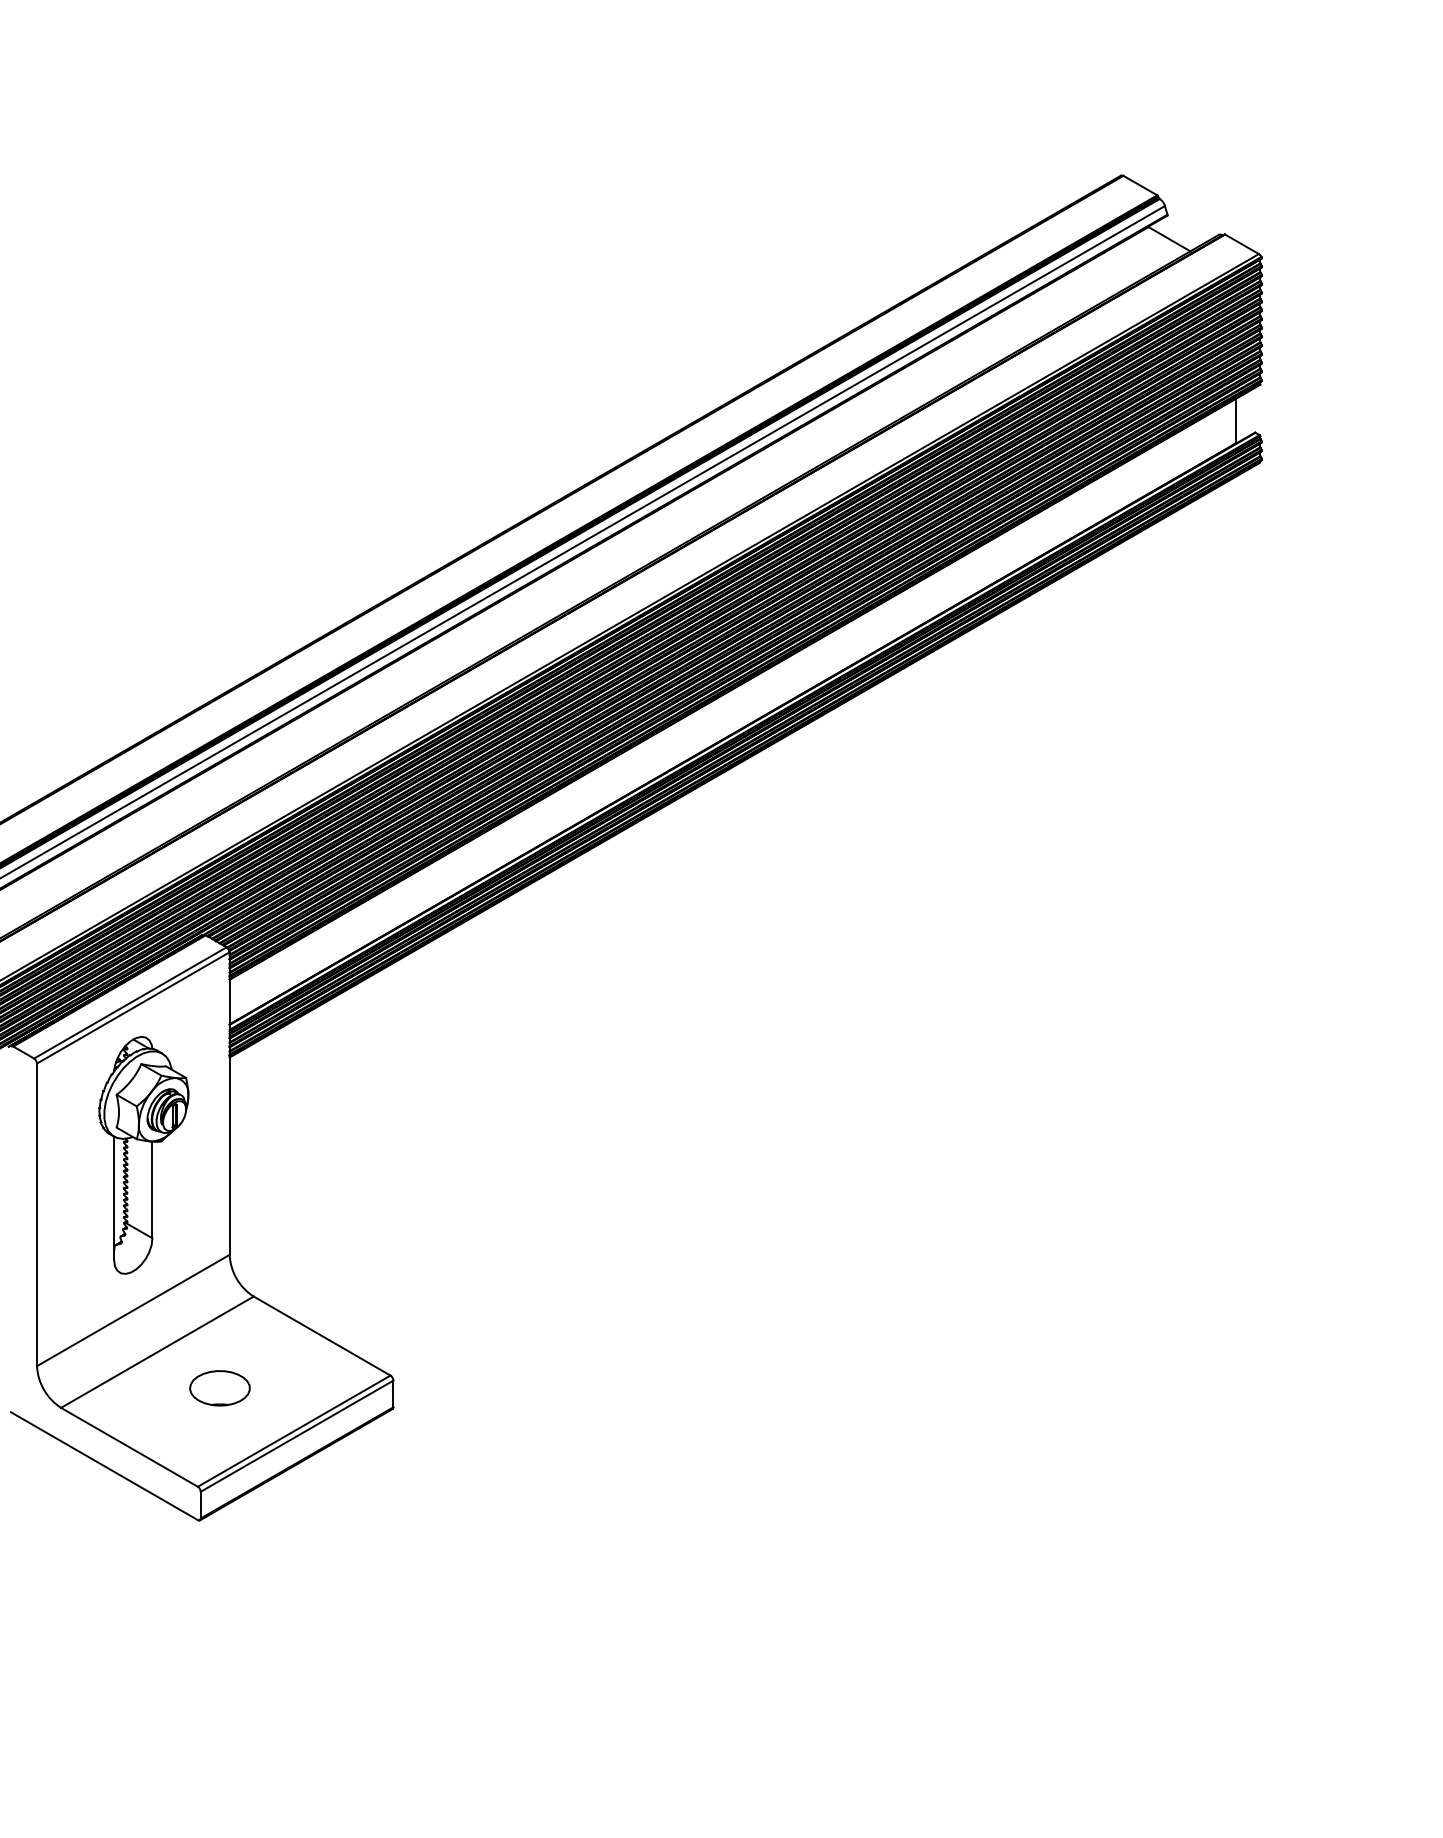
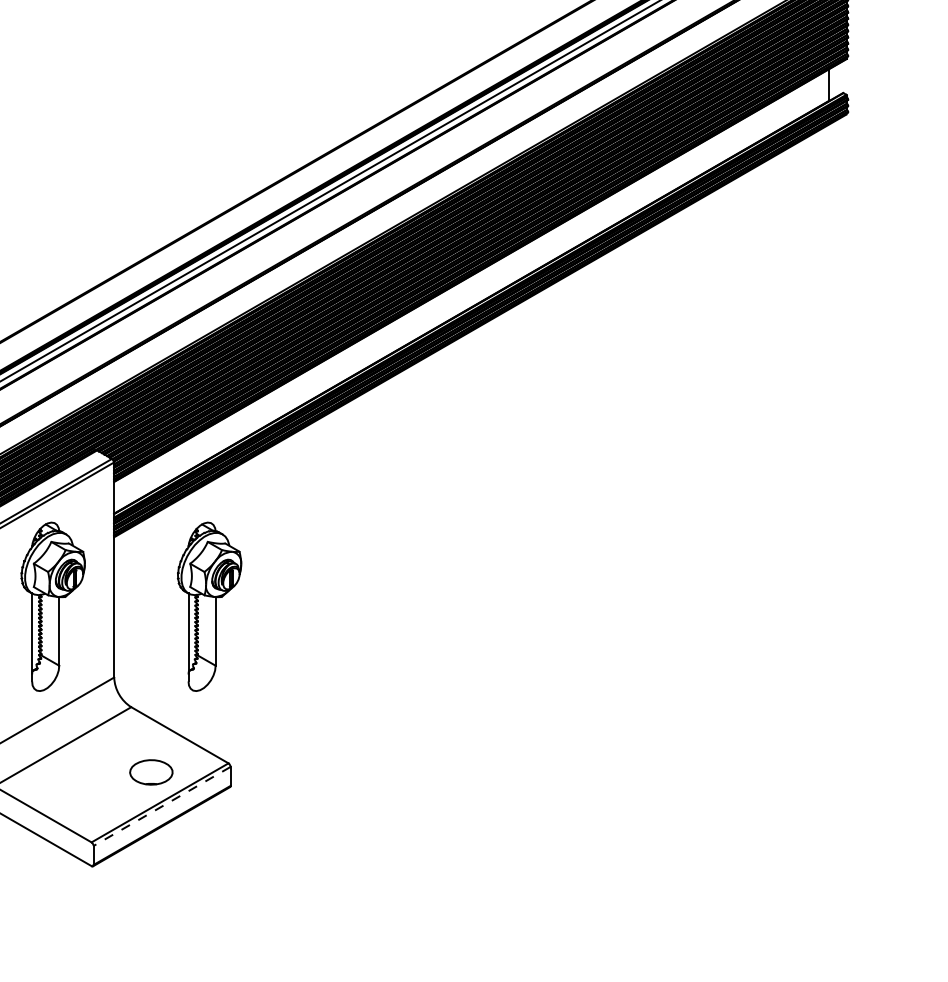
part: (363, 1155) -> (209, 606), added
part: (219, 1388) -> (151, 772), moved
line: (296, 1436) -> (161, 806), solid -> dashed

